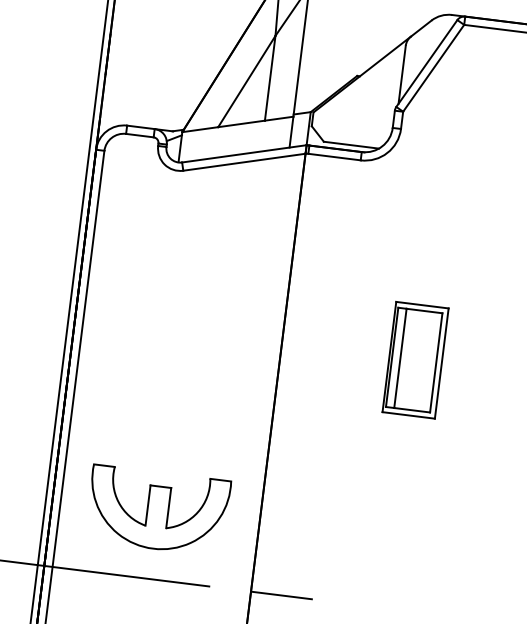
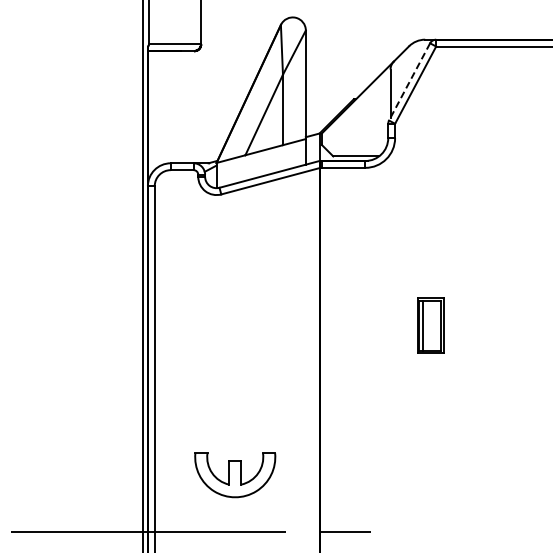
line: (426, 62) -> (409, 81), solid -> dashed
part: (415, 359) -> (430, 325), size x0.6
part: (158, 511) -> (235, 475), size x0.7

